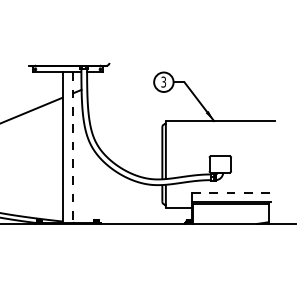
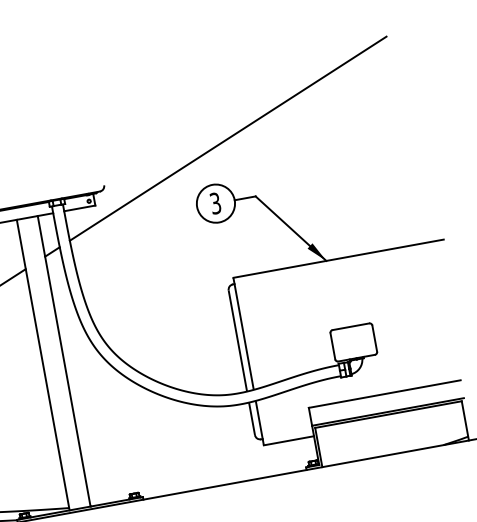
line: (175, 50) -> (227, 138), added
line: (73, 147) -> (64, 361), dashed -> solid
line: (231, 193) -> (385, 394), dashed -> solid

